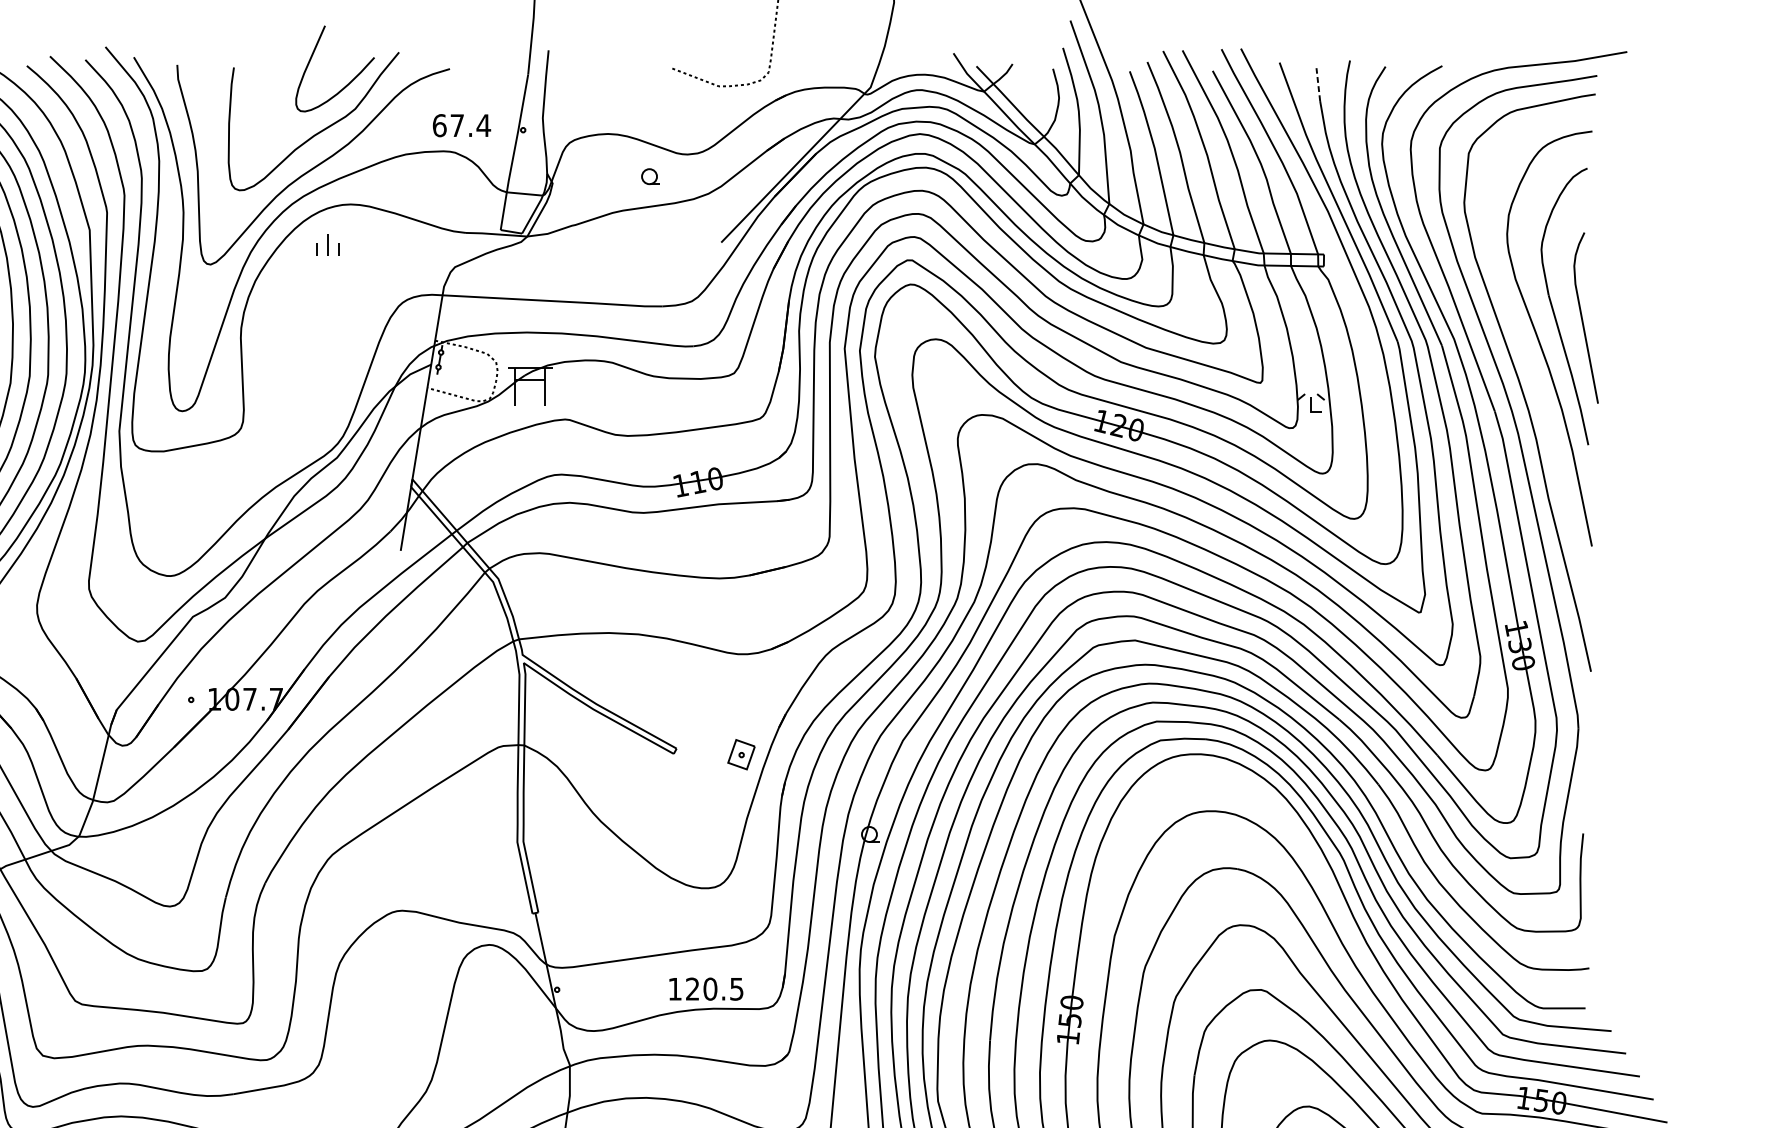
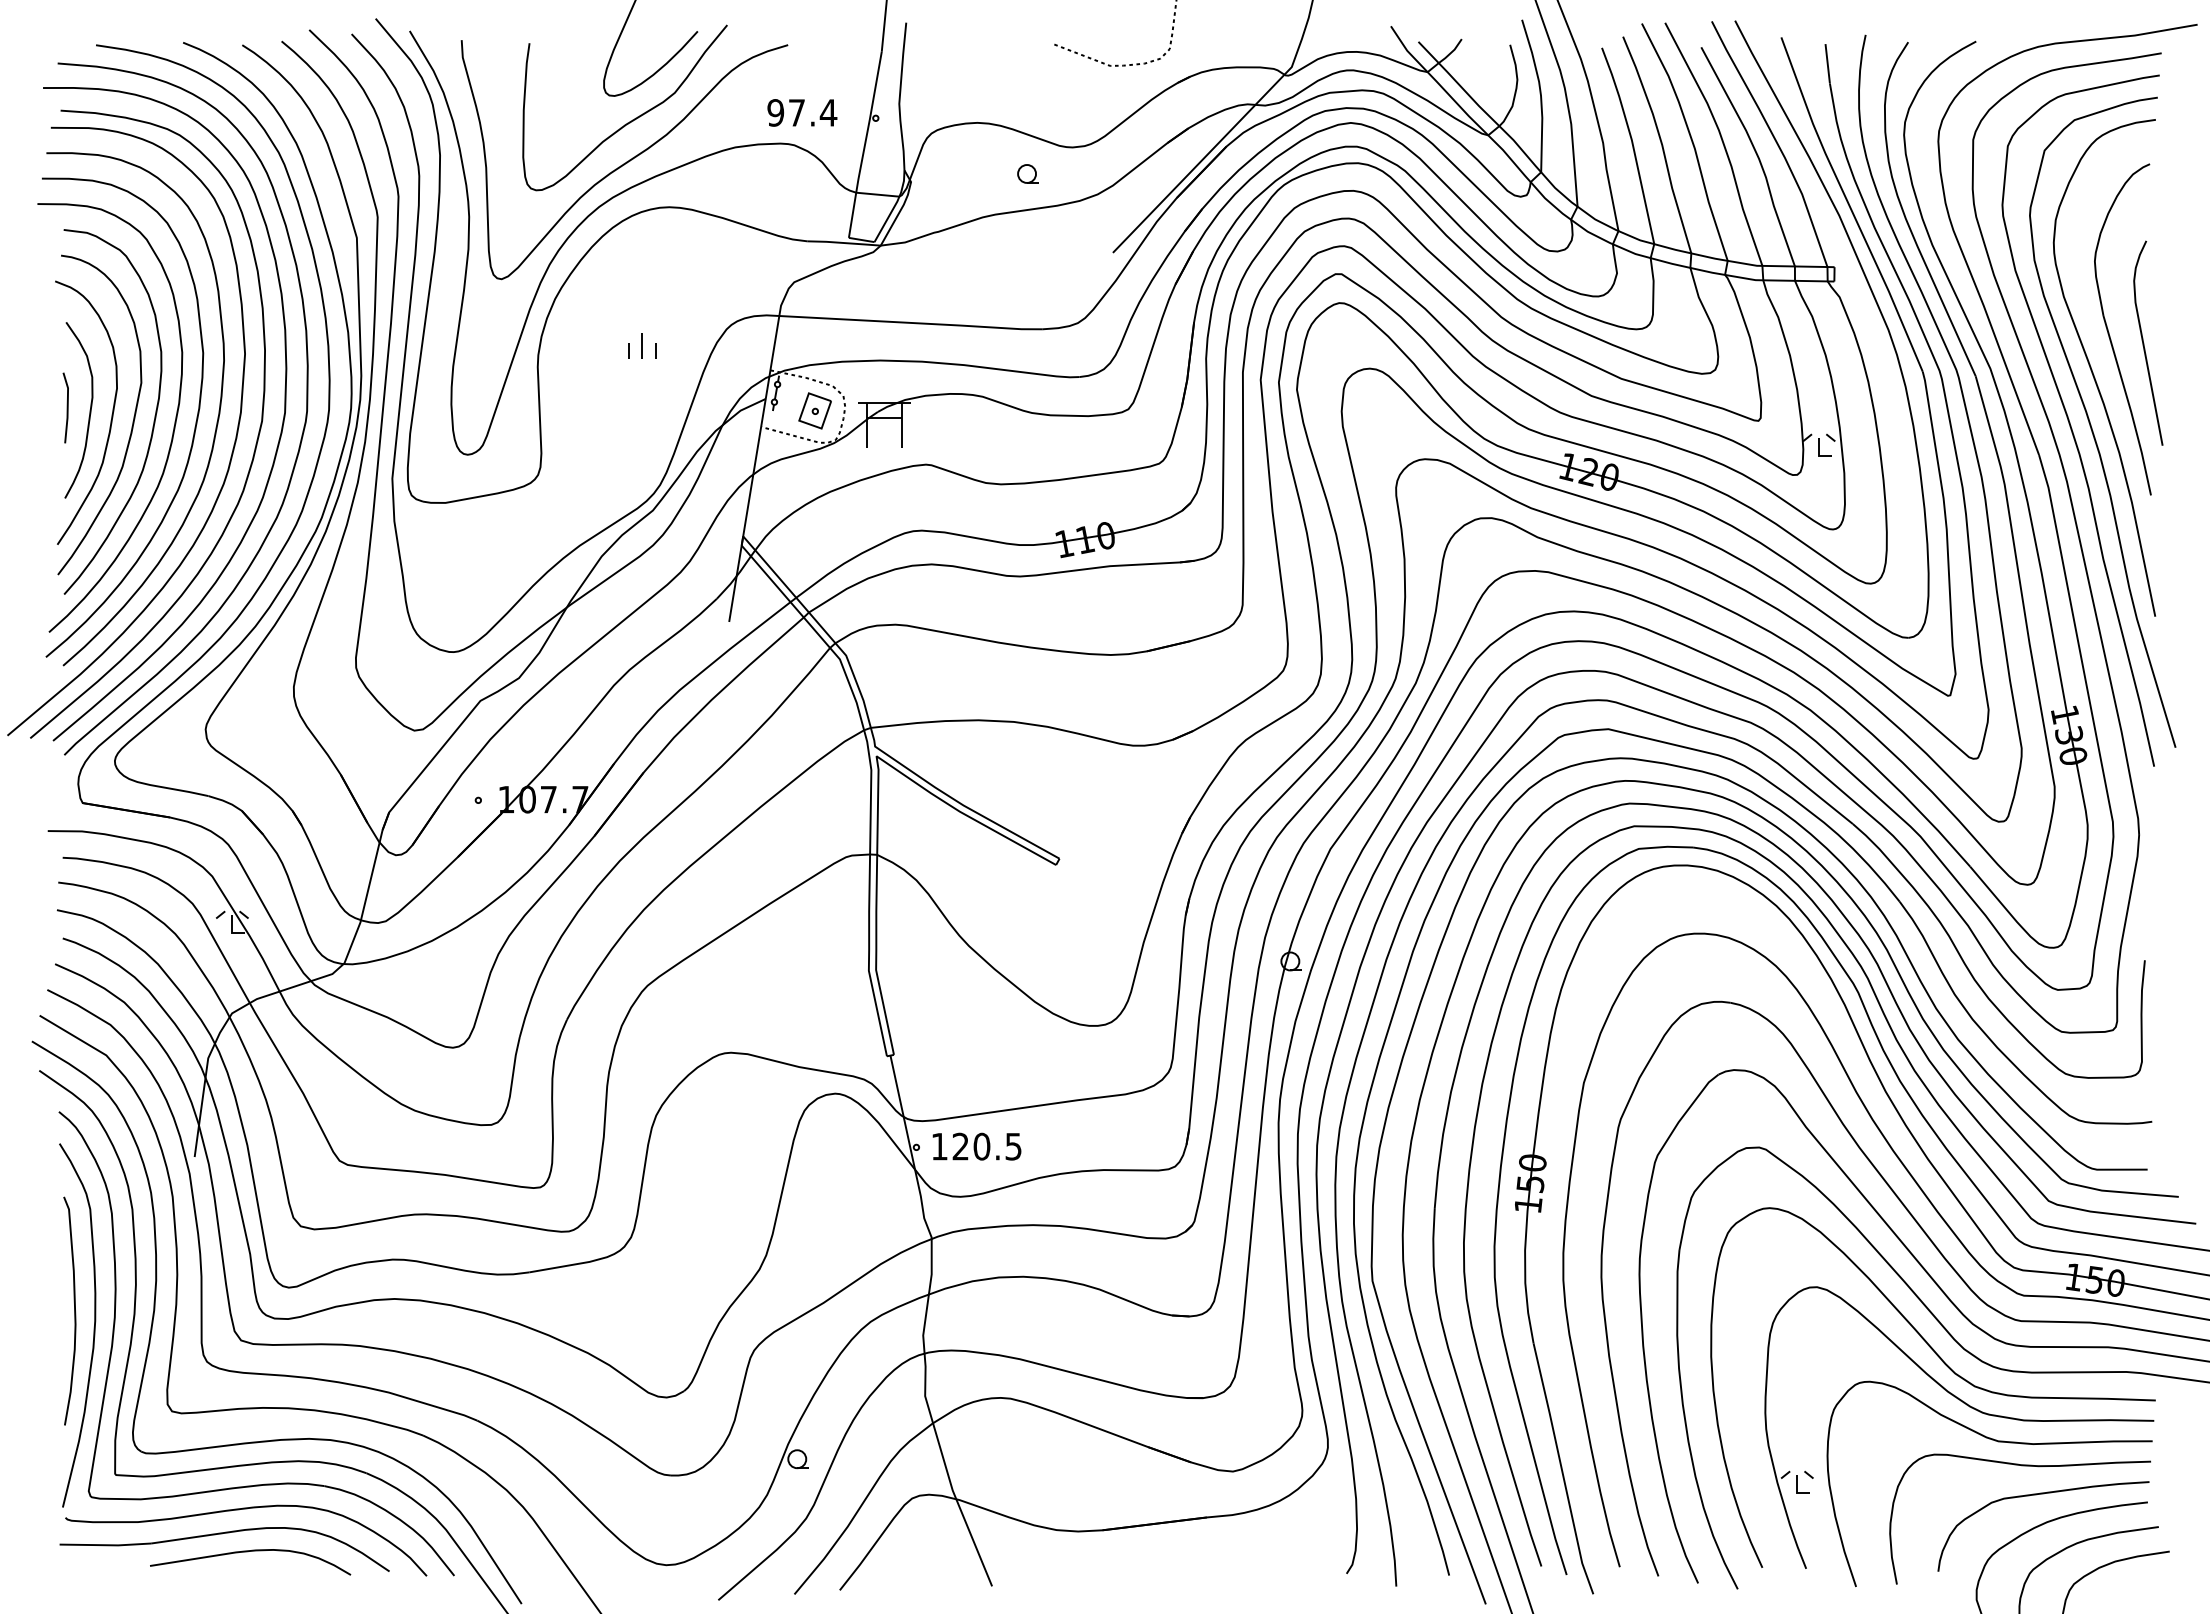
line: (1318, 84) -> (1827, 63), dashed -> solid
text: (439, 125) -> (775, 112), 67.4 -> 97.4
part: (328, 244) -> (642, 345), moved
curve: (1538, 385) -> (2091, 424), added
part: (740, 754) -> (814, 410), moved
text: (705, 989) -> (976, 1146), moved

